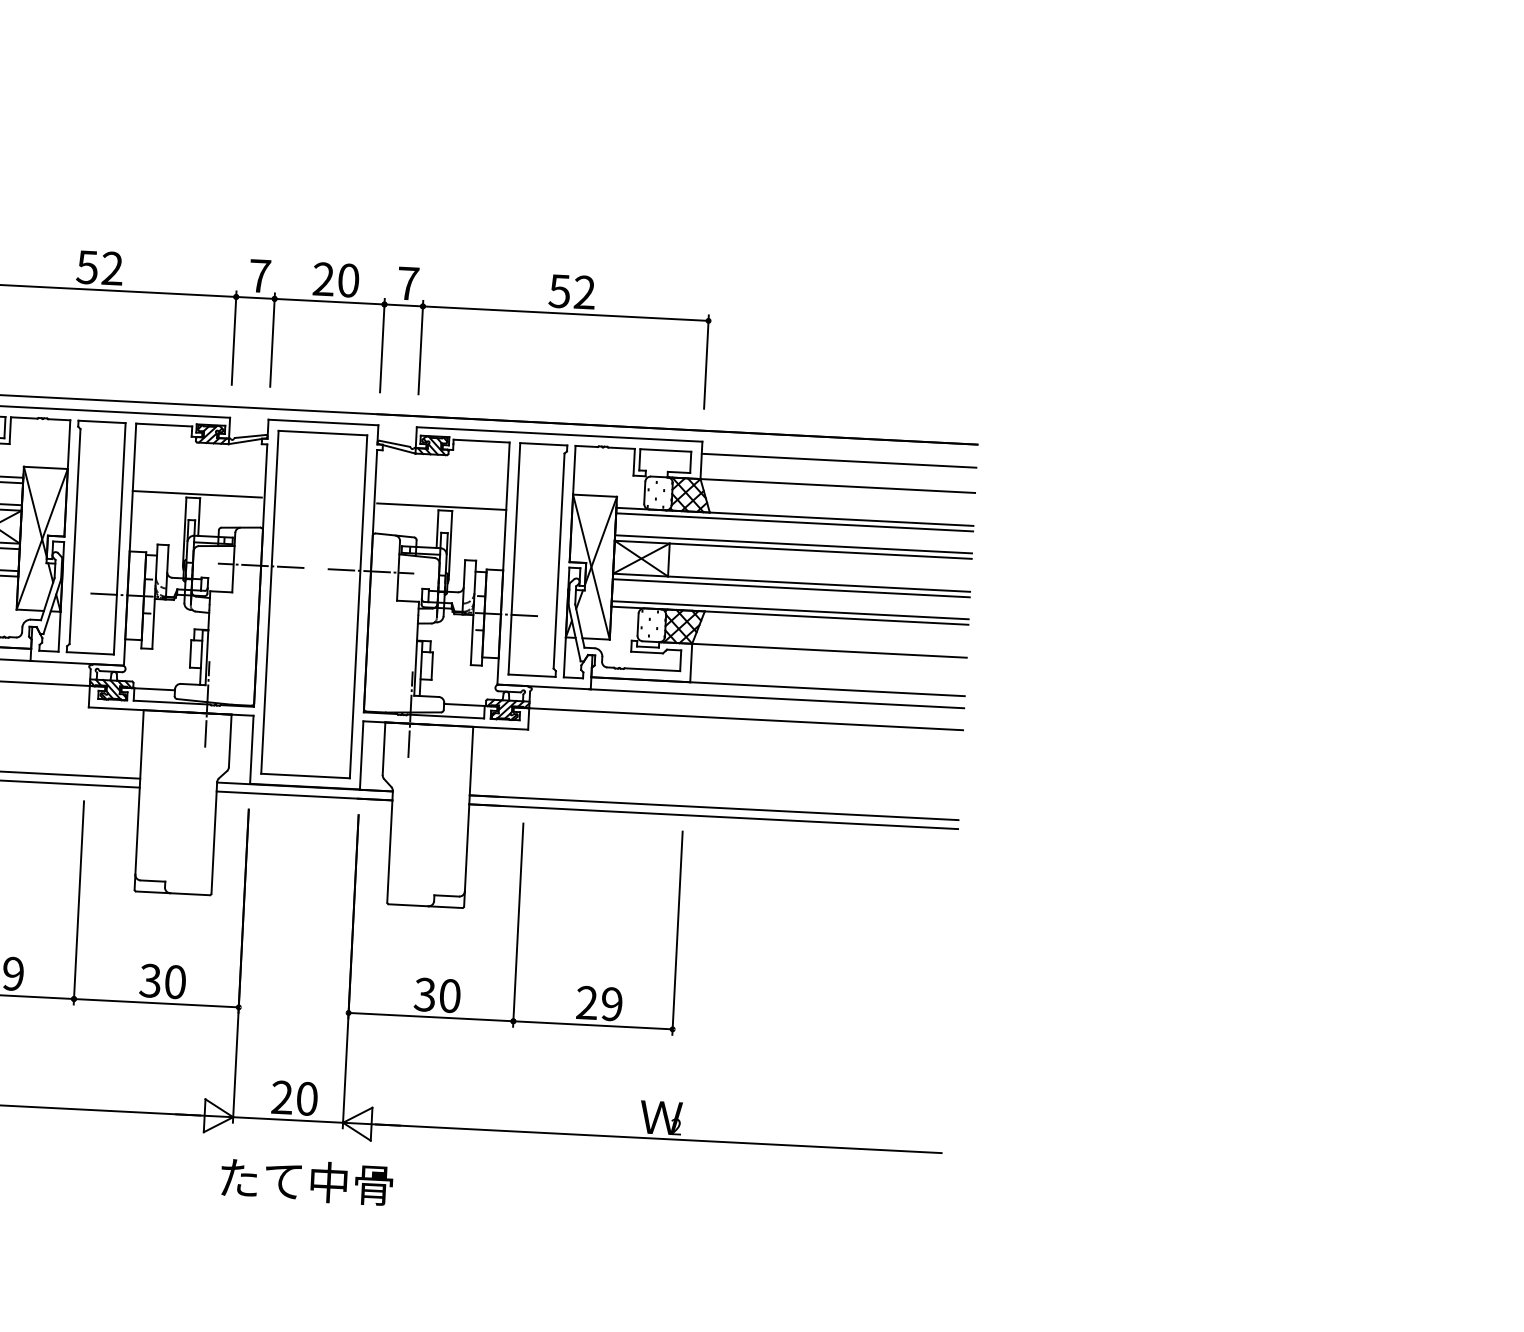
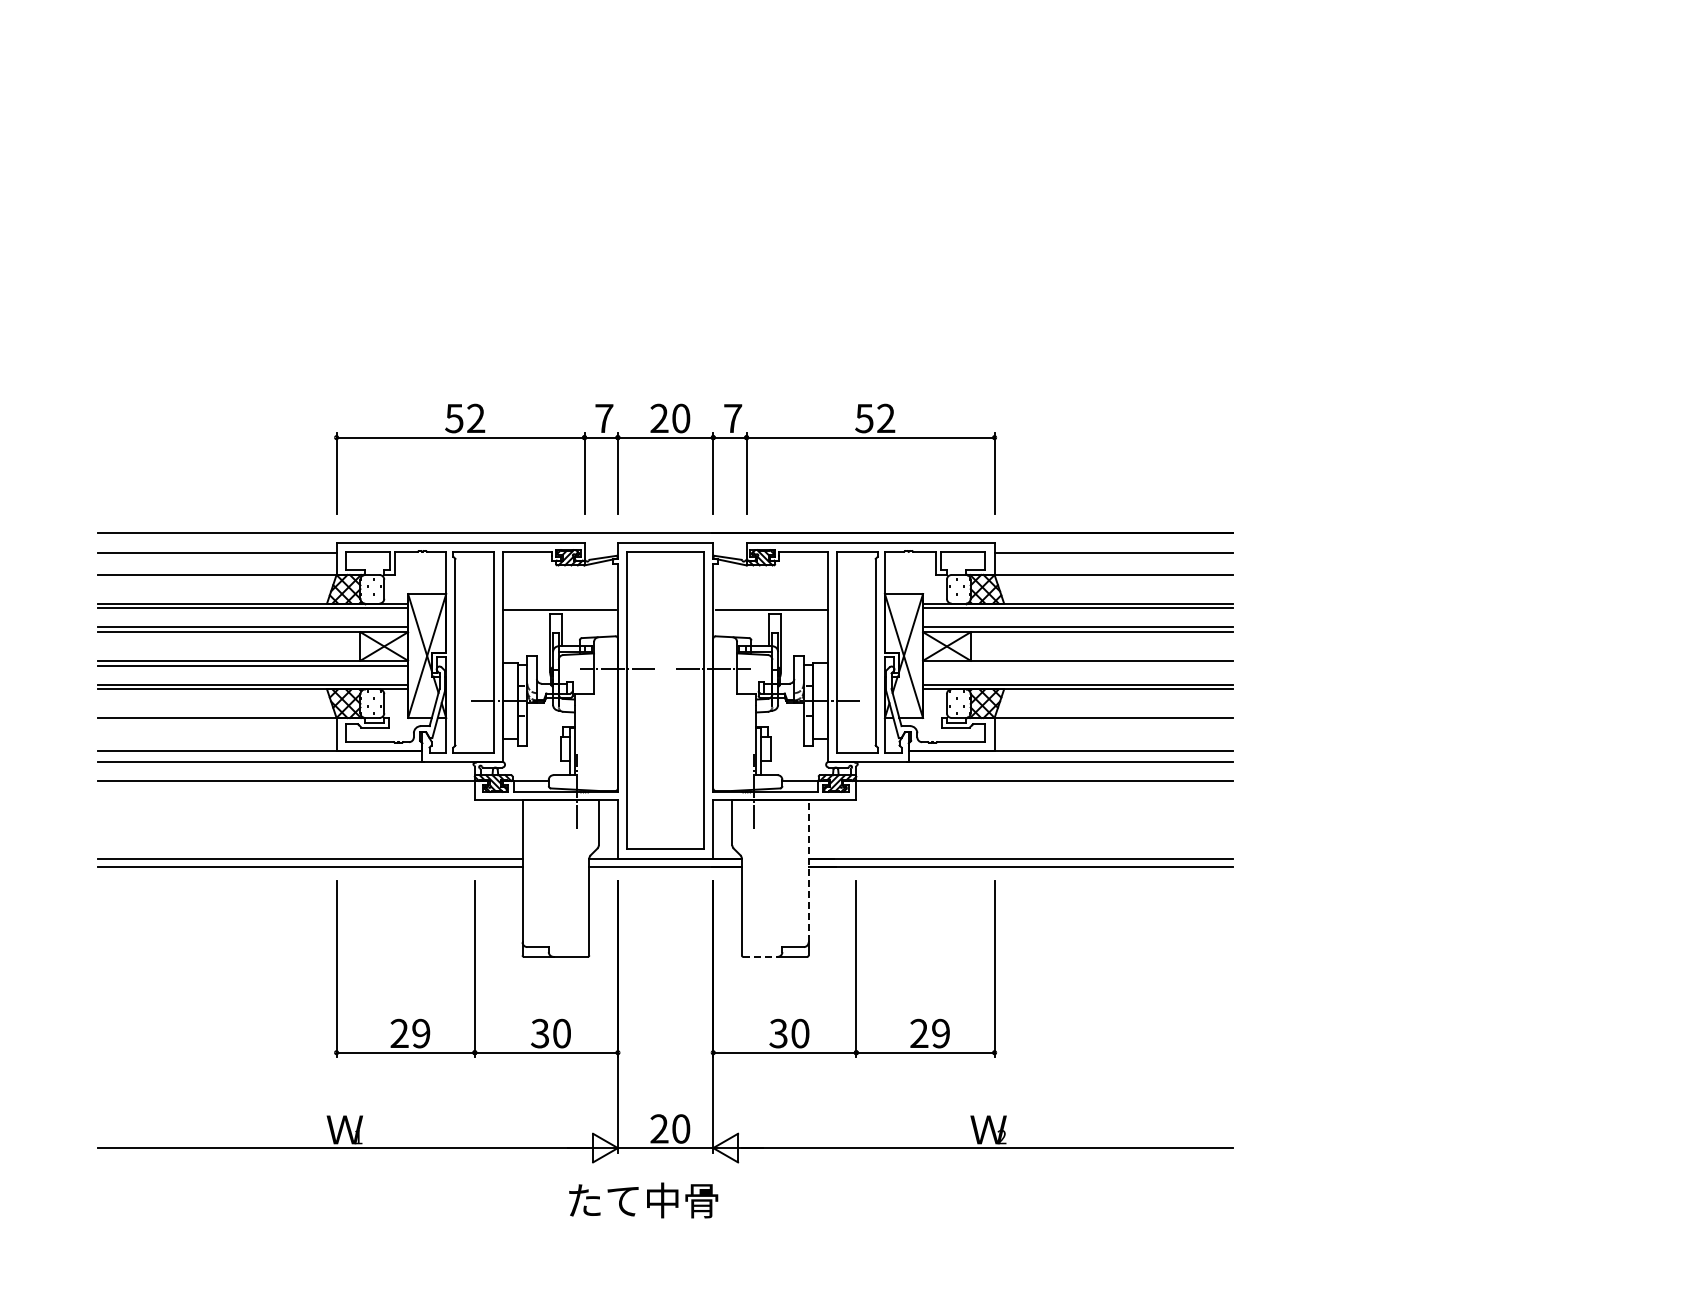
line: (790, 588) -> (1077, 665), removed
line: (468, 808) -> (808, 870), solid -> dashed
line: (408, 904) -> (760, 956), solid -> dashed
text: (306, 1181) -> (643, 1200), moved

